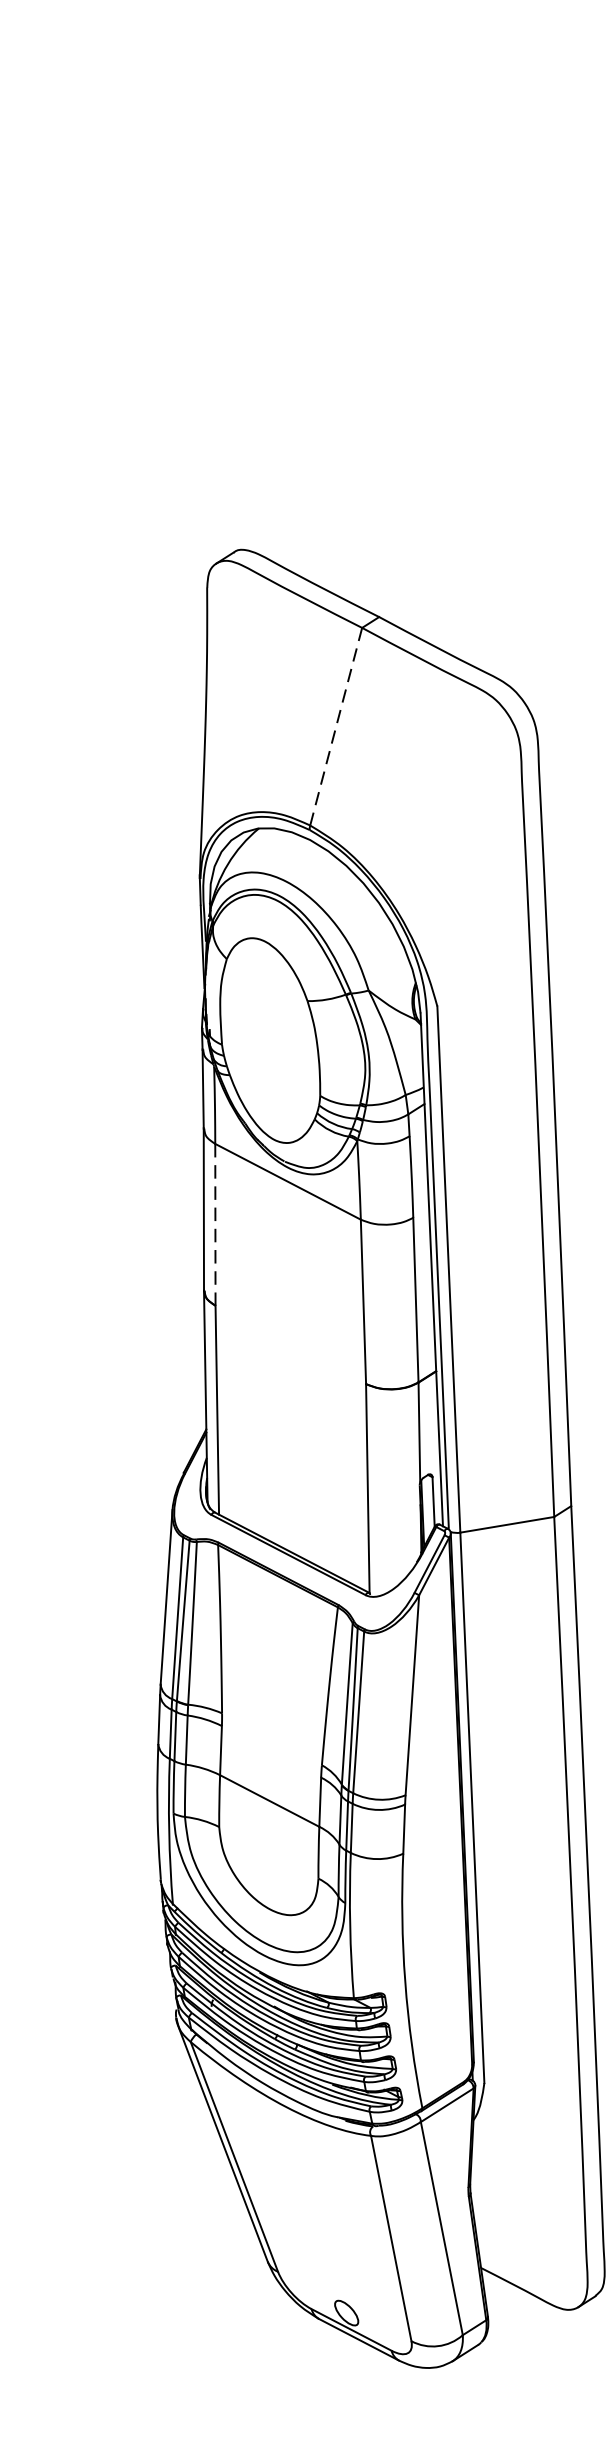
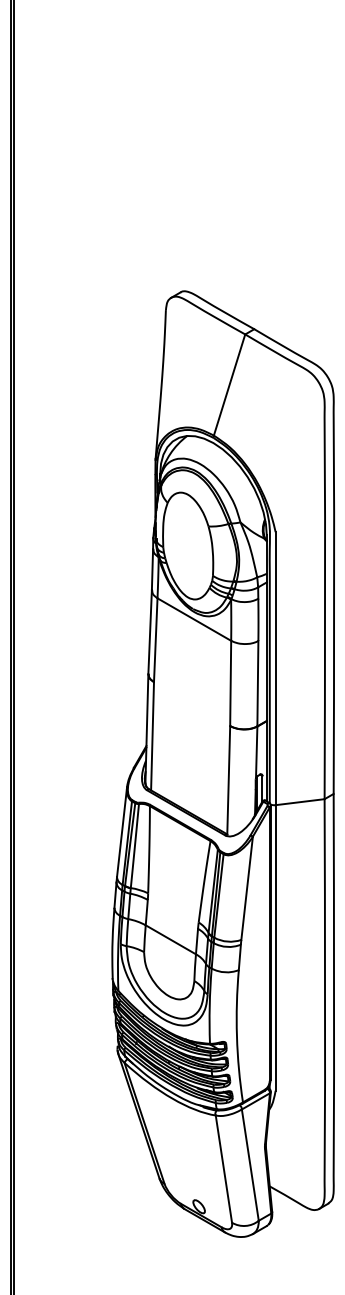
line: (336, 727) -> (229, 385), dashed -> solid
line: (214, 1225) -> (155, 640), dashed -> solid

